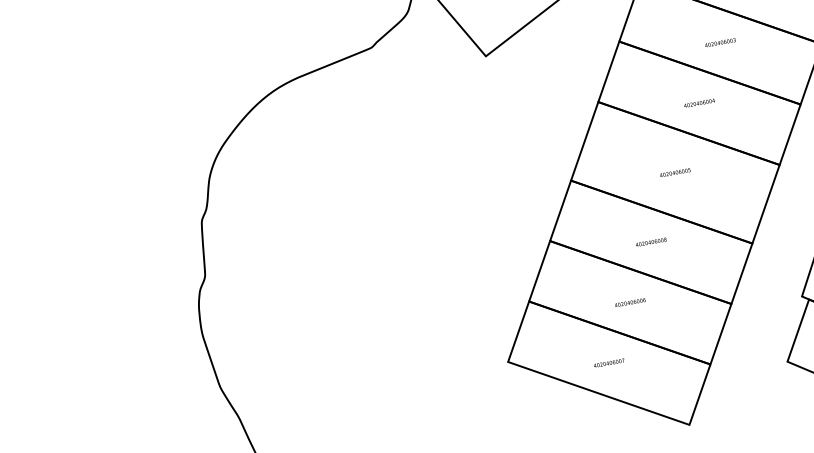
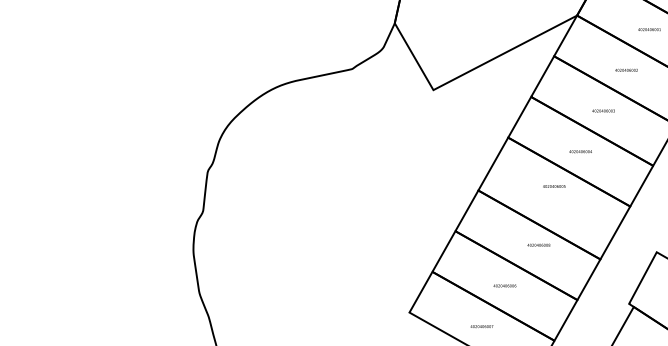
text: (675, 172) -> (554, 186), moved
text: (650, 241) -> (538, 244), moved

